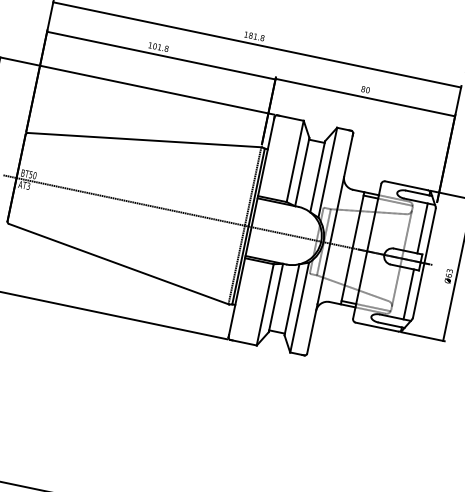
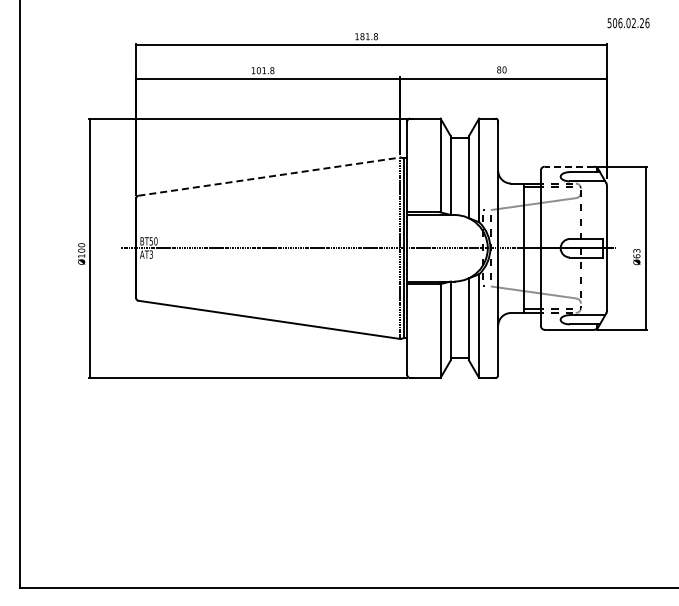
line: (145, 140) -> (270, 176), solid -> dashed
line: (406, 185) -> (569, 166), solid -> dashed
line: (422, 228) -> (596, 210), removed
line: (408, 294) -> (596, 286), removed

